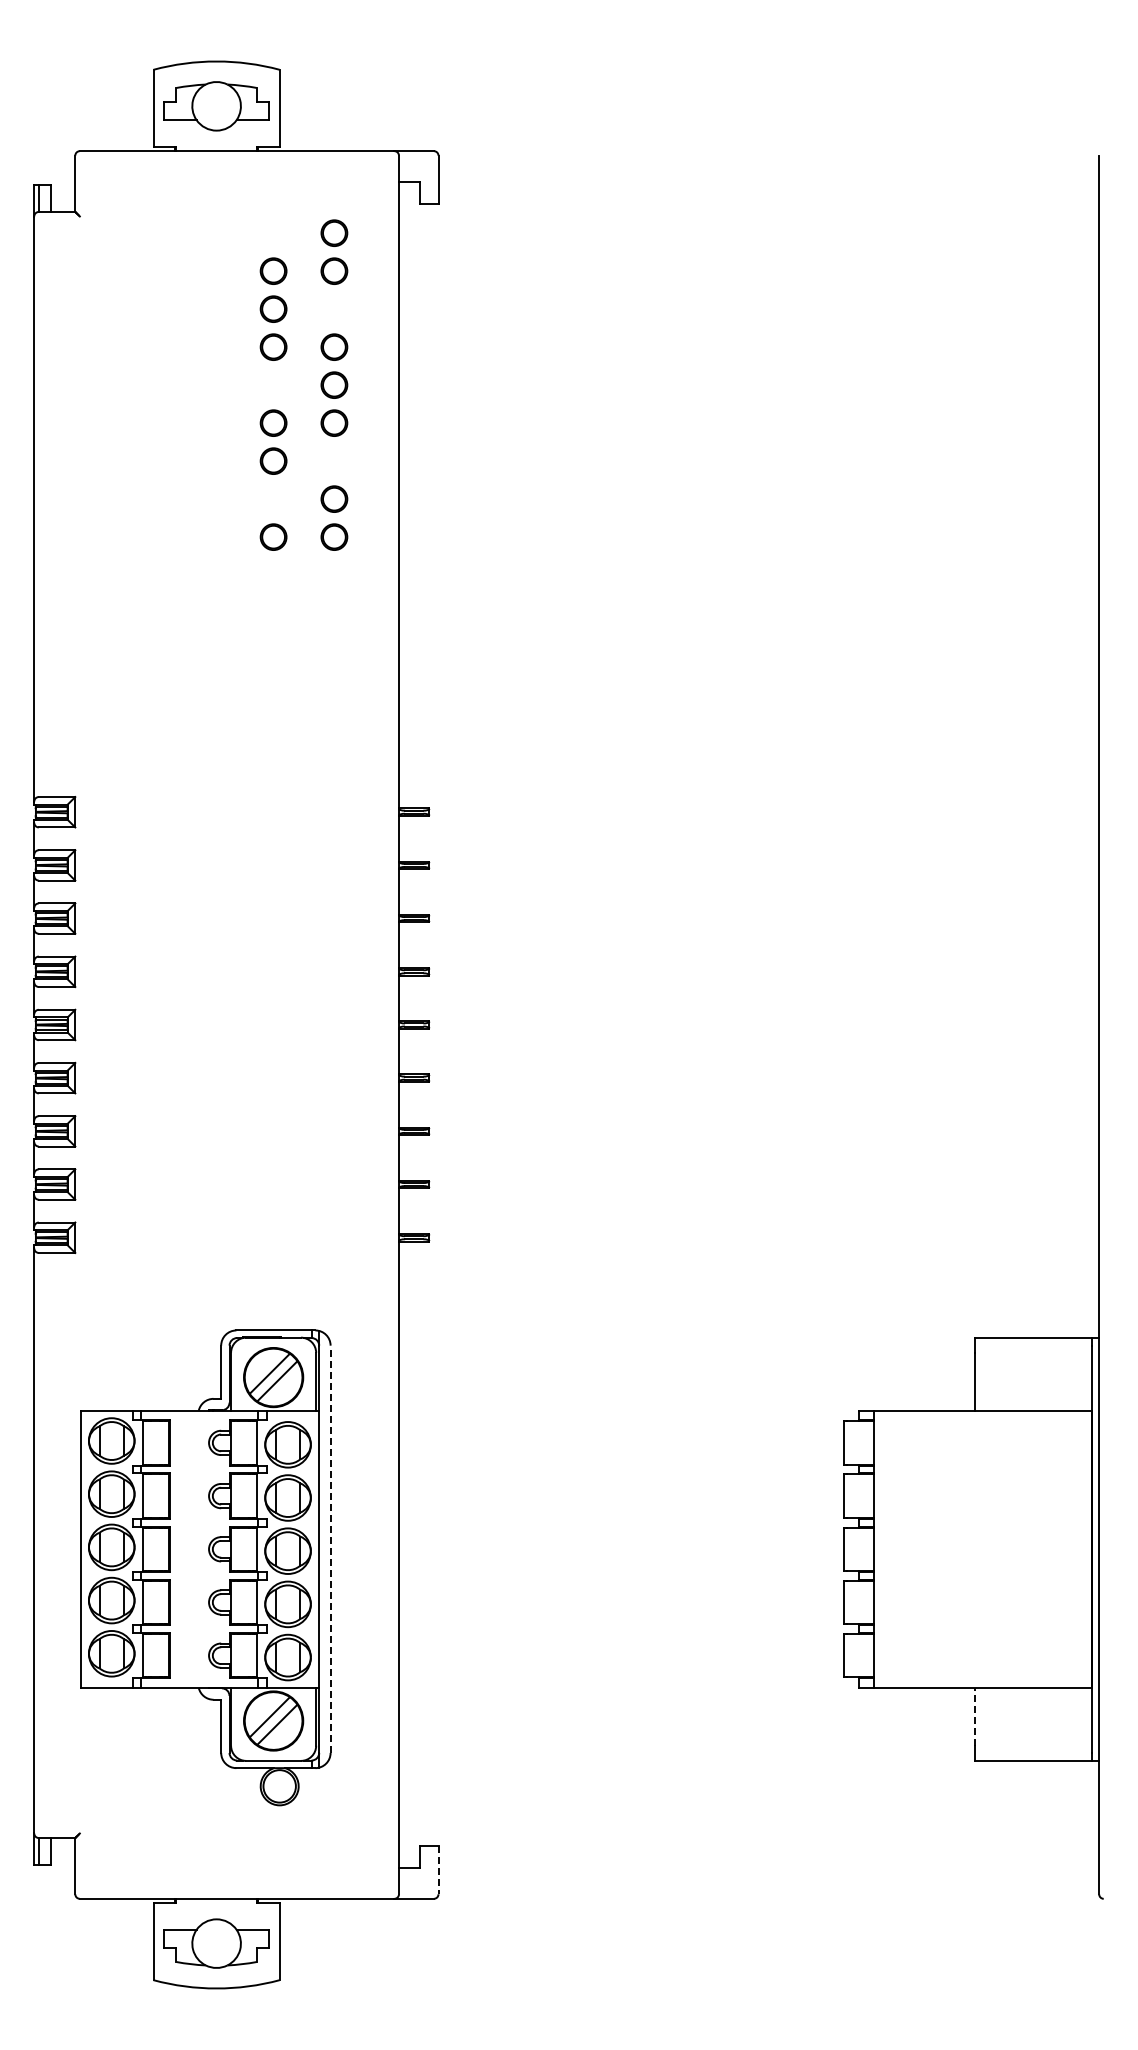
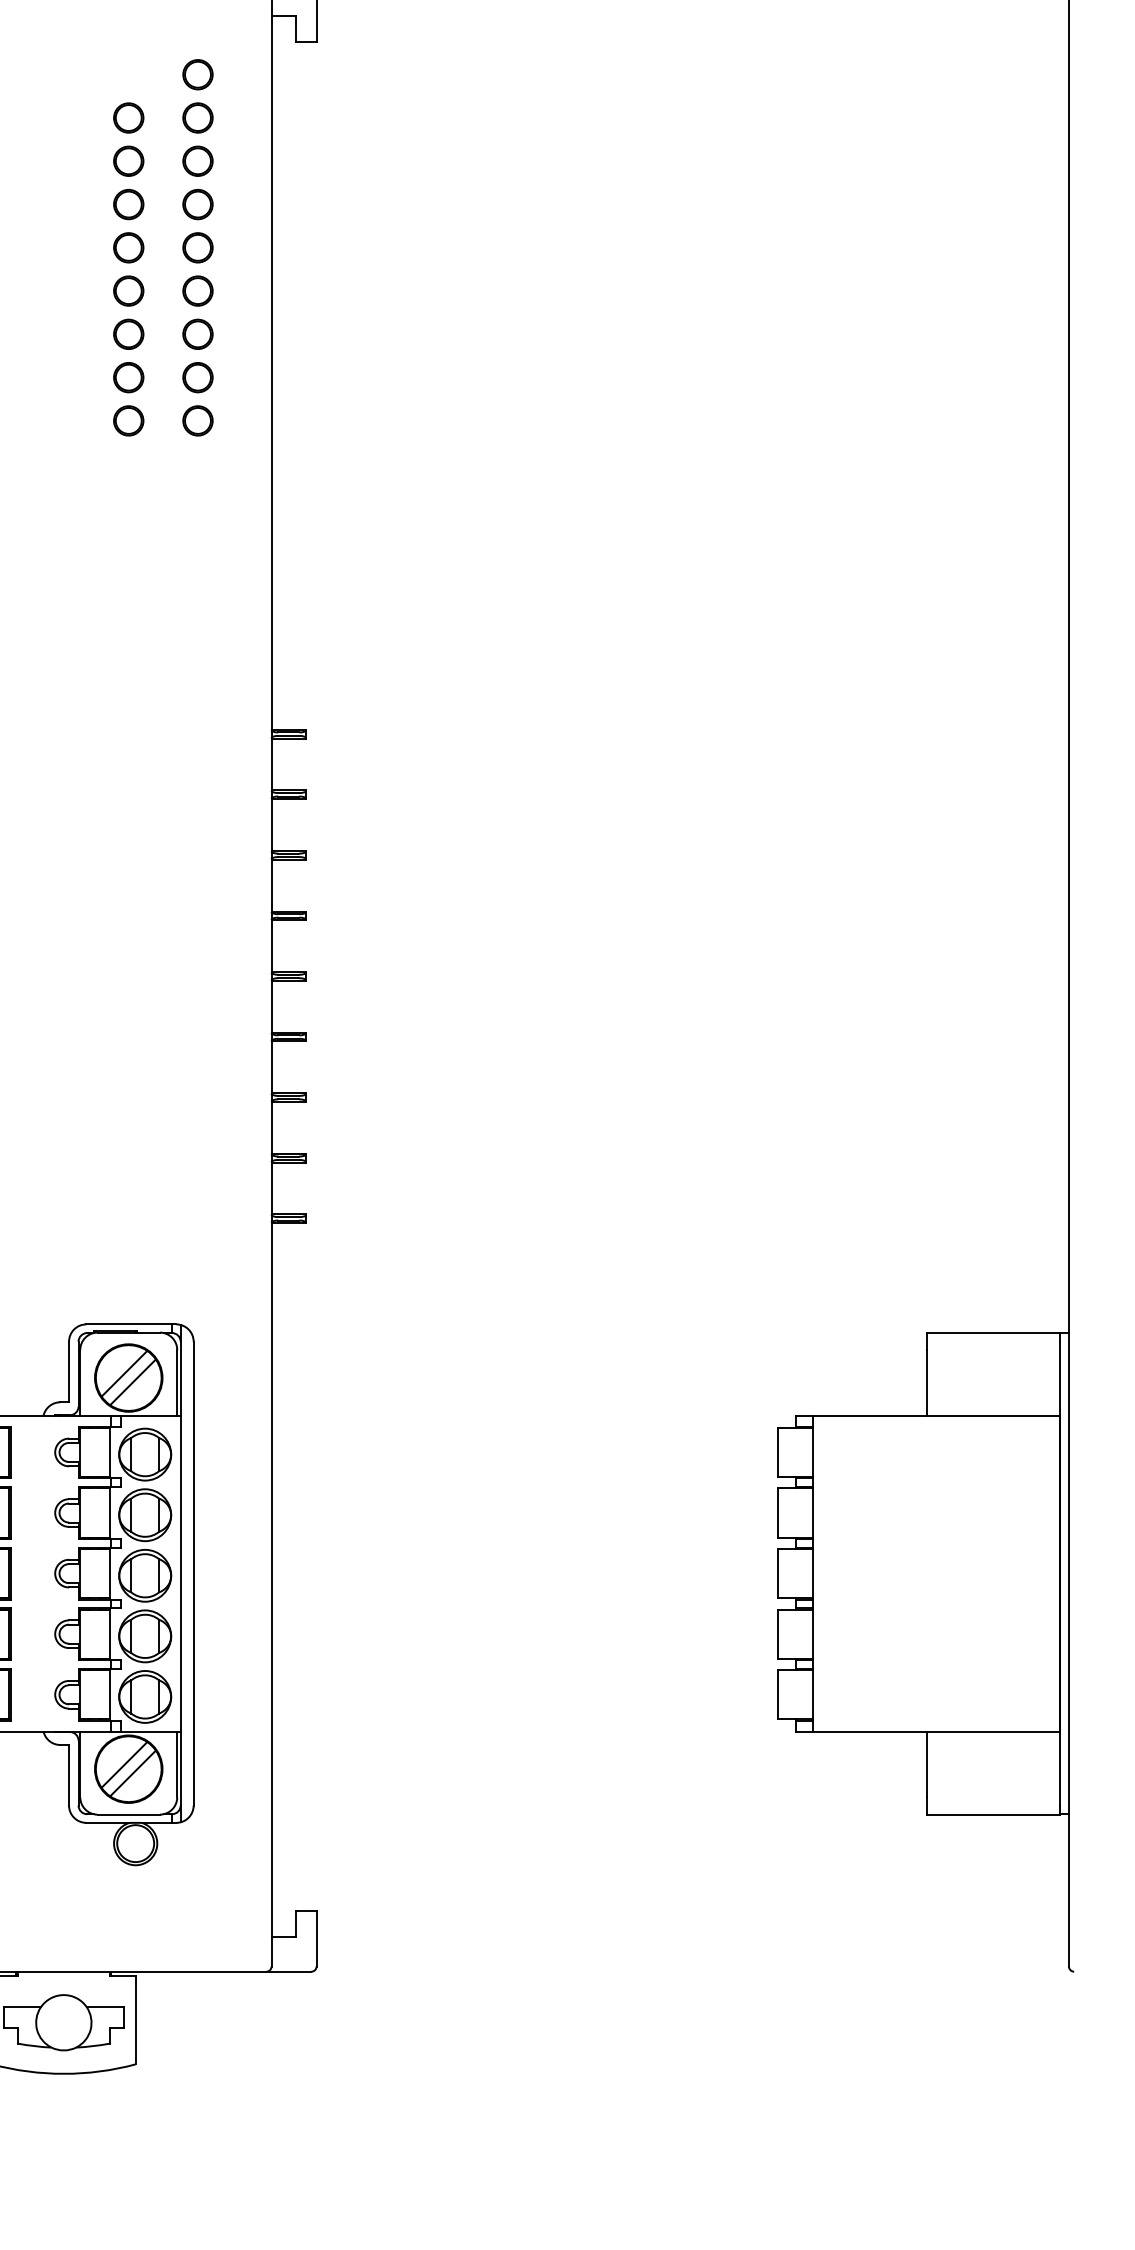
part: (334, 308) -> (198, 160), added
part: (273, 384) -> (128, 247), added
part: (334, 460) -> (198, 333), added
part: (273, 498) -> (128, 376), added
line: (330, 1549) -> (193, 1573), dashed -> solid
line: (974, 1716) -> (926, 1764), dashed -> solid
line: (438, 1870) -> (316, 1939), dashed -> solid

